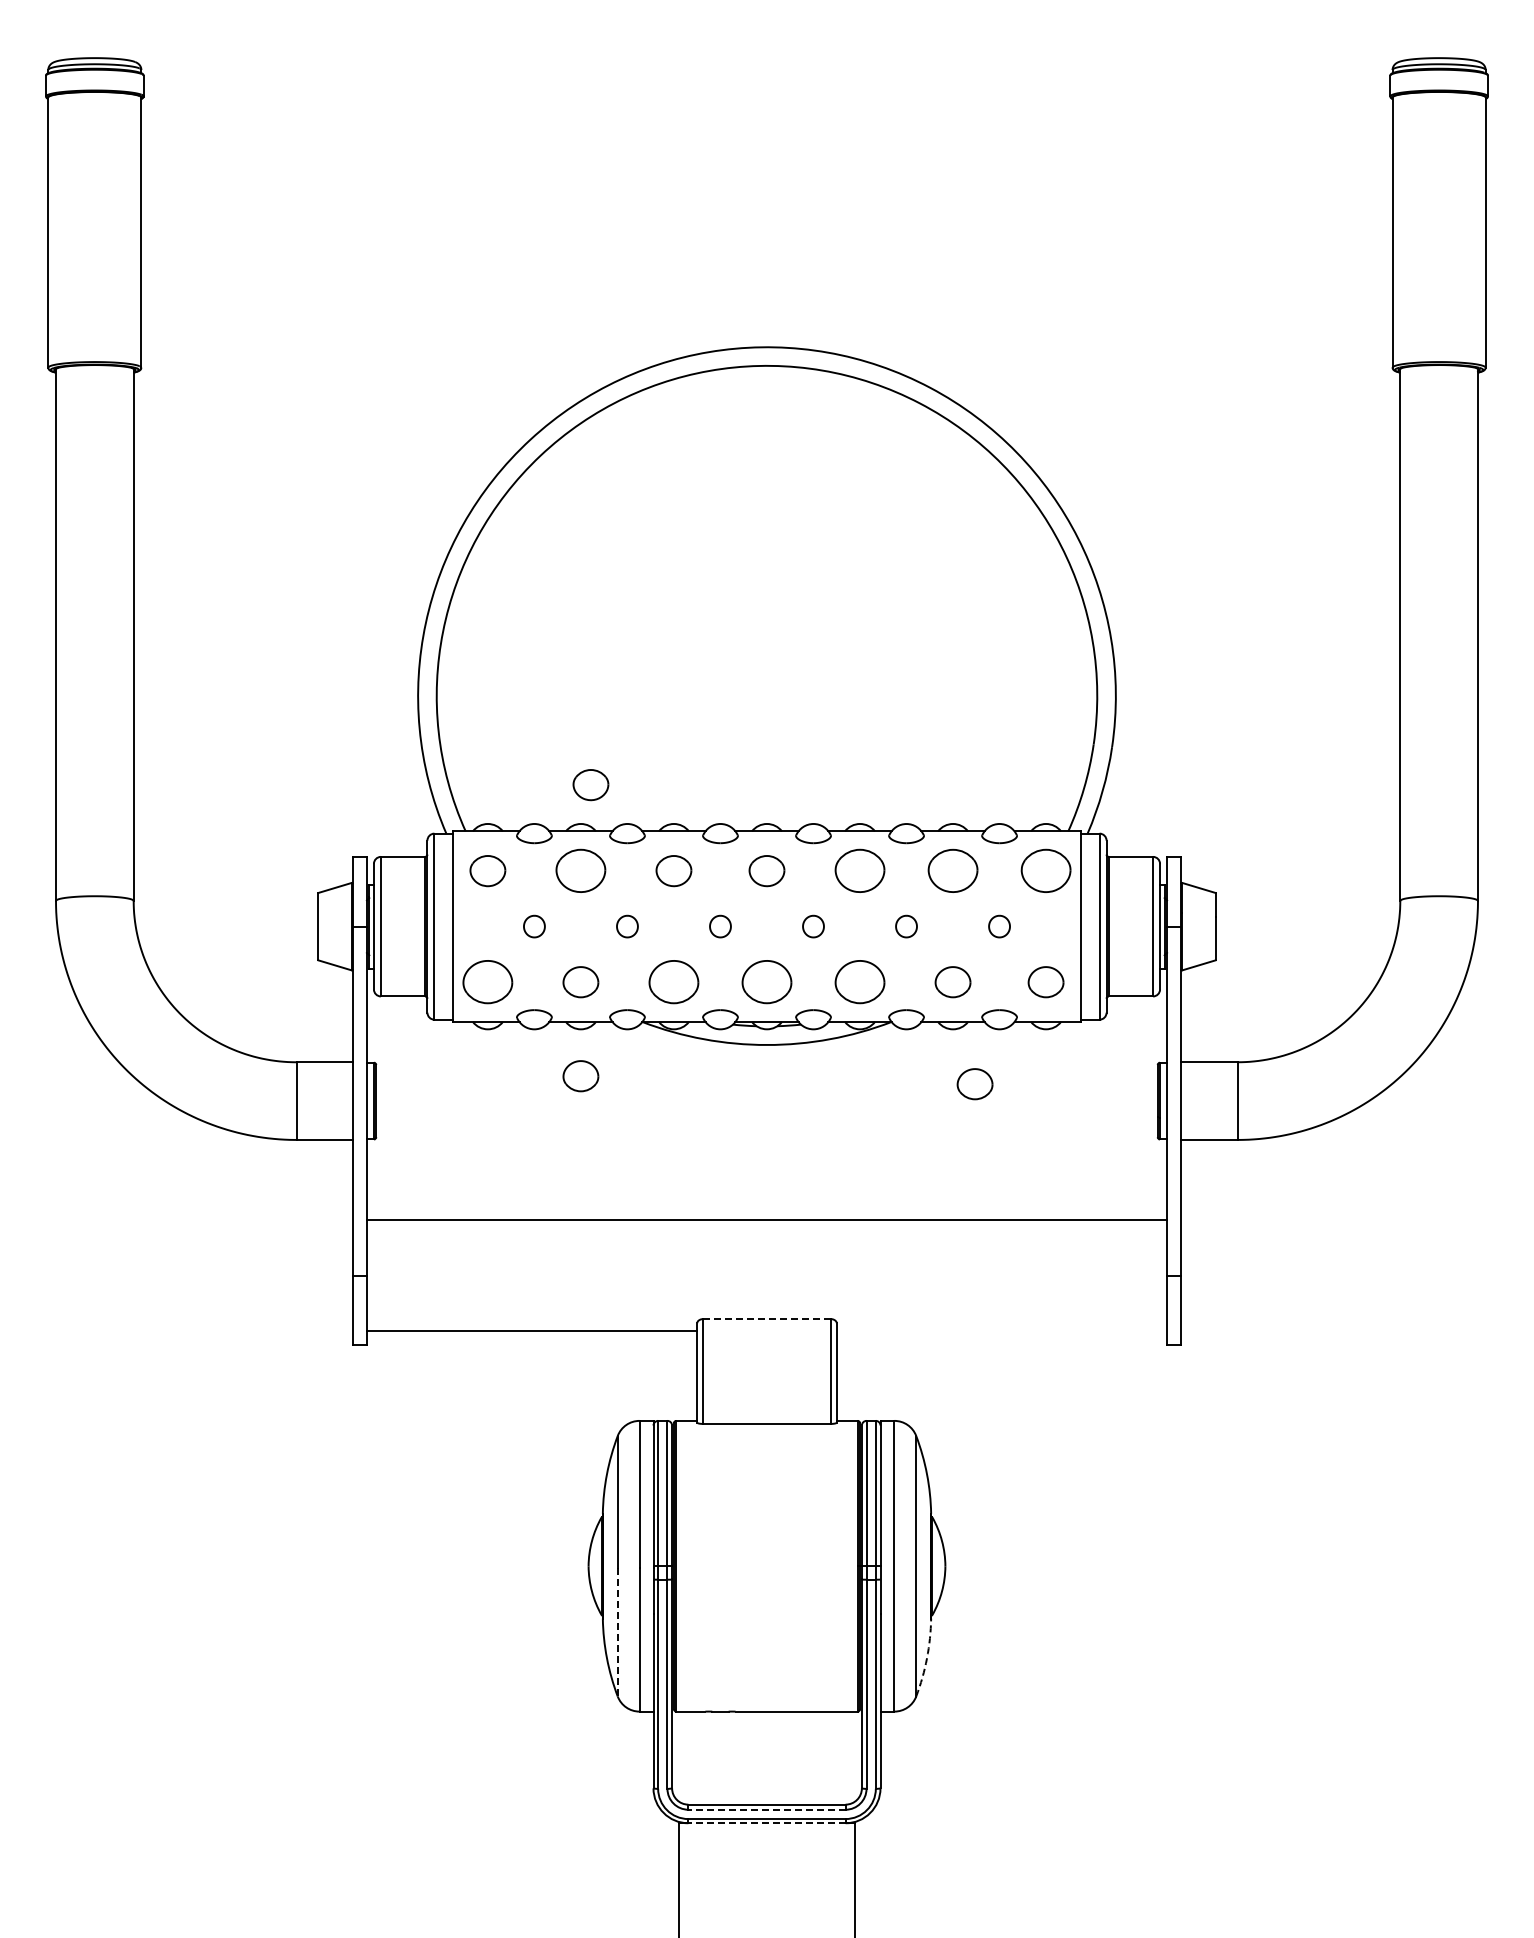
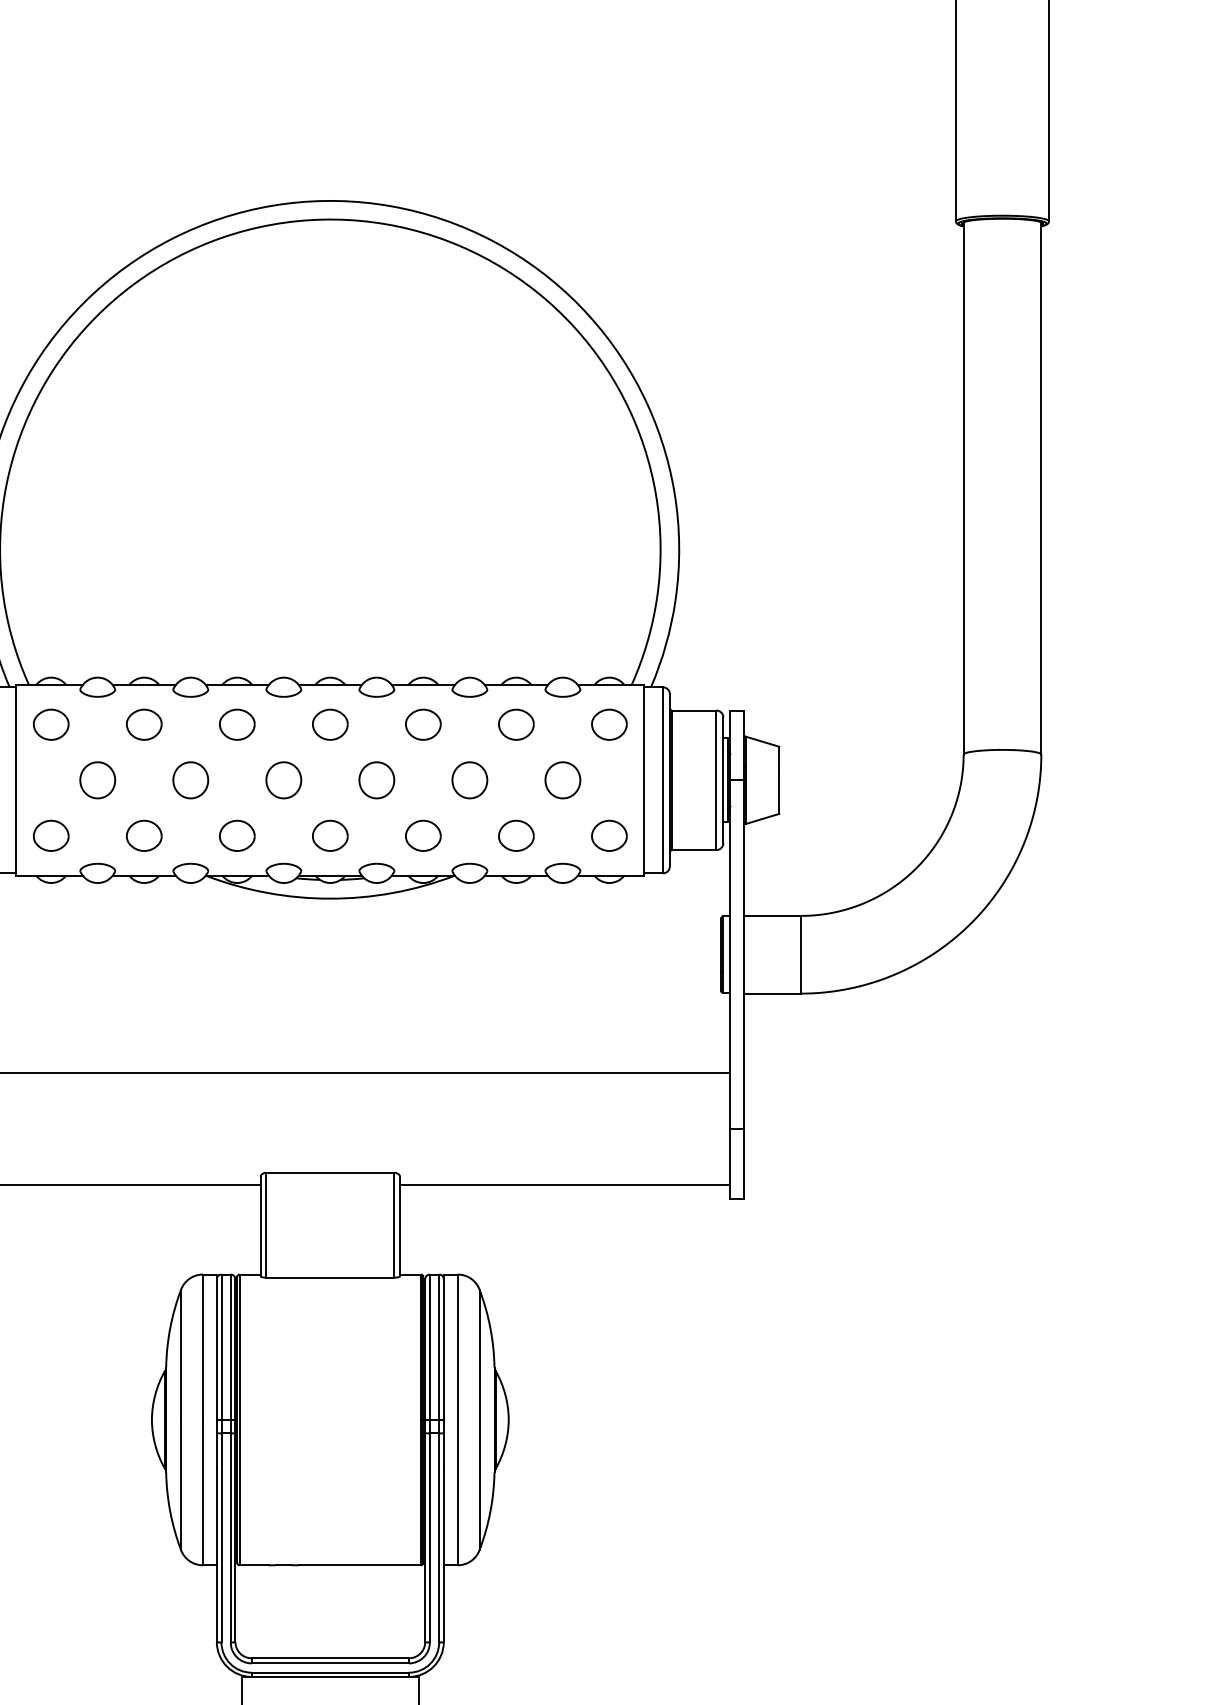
part: (590, 785) -> (153, 639), removed
part: (580, 871) -> (143, 725), size x0.71
part: (859, 871) -> (422, 725), size x0.71
part: (952, 871) -> (515, 725), size x0.71
part: (1045, 871) -> (608, 725), size x0.71
part: (534, 926) -> (97, 780), size x1.67
part: (627, 926) -> (190, 780), size x1.67
part: (720, 926) -> (283, 780), size x1.67
part: (813, 926) -> (376, 780), size x1.67
part: (906, 926) -> (469, 780), size x1.67
part: (999, 926) -> (562, 780), size x1.67
part: (487, 982) -> (50, 836), size x0.71
part: (673, 982) -> (236, 836), size x0.71
part: (766, 982) -> (329, 836), size x0.71
part: (859, 982) -> (422, 836), size x0.71
part: (580, 1076) -> (143, 930), removed
part: (974, 1084) -> (537, 938), removed
line: (767, 1319) -> (330, 1173), dashed -> solid
line: (1001, 1331) -> (564, 1185), added
line: (617, 1632) -> (180, 1486), dashed -> solid
arc: (927, 1658) -> (490, 1512), dashed -> solid
line: (767, 1809) -> (330, 1663), dashed -> solid
line: (767, 1823) -> (330, 1677), dashed -> solid

